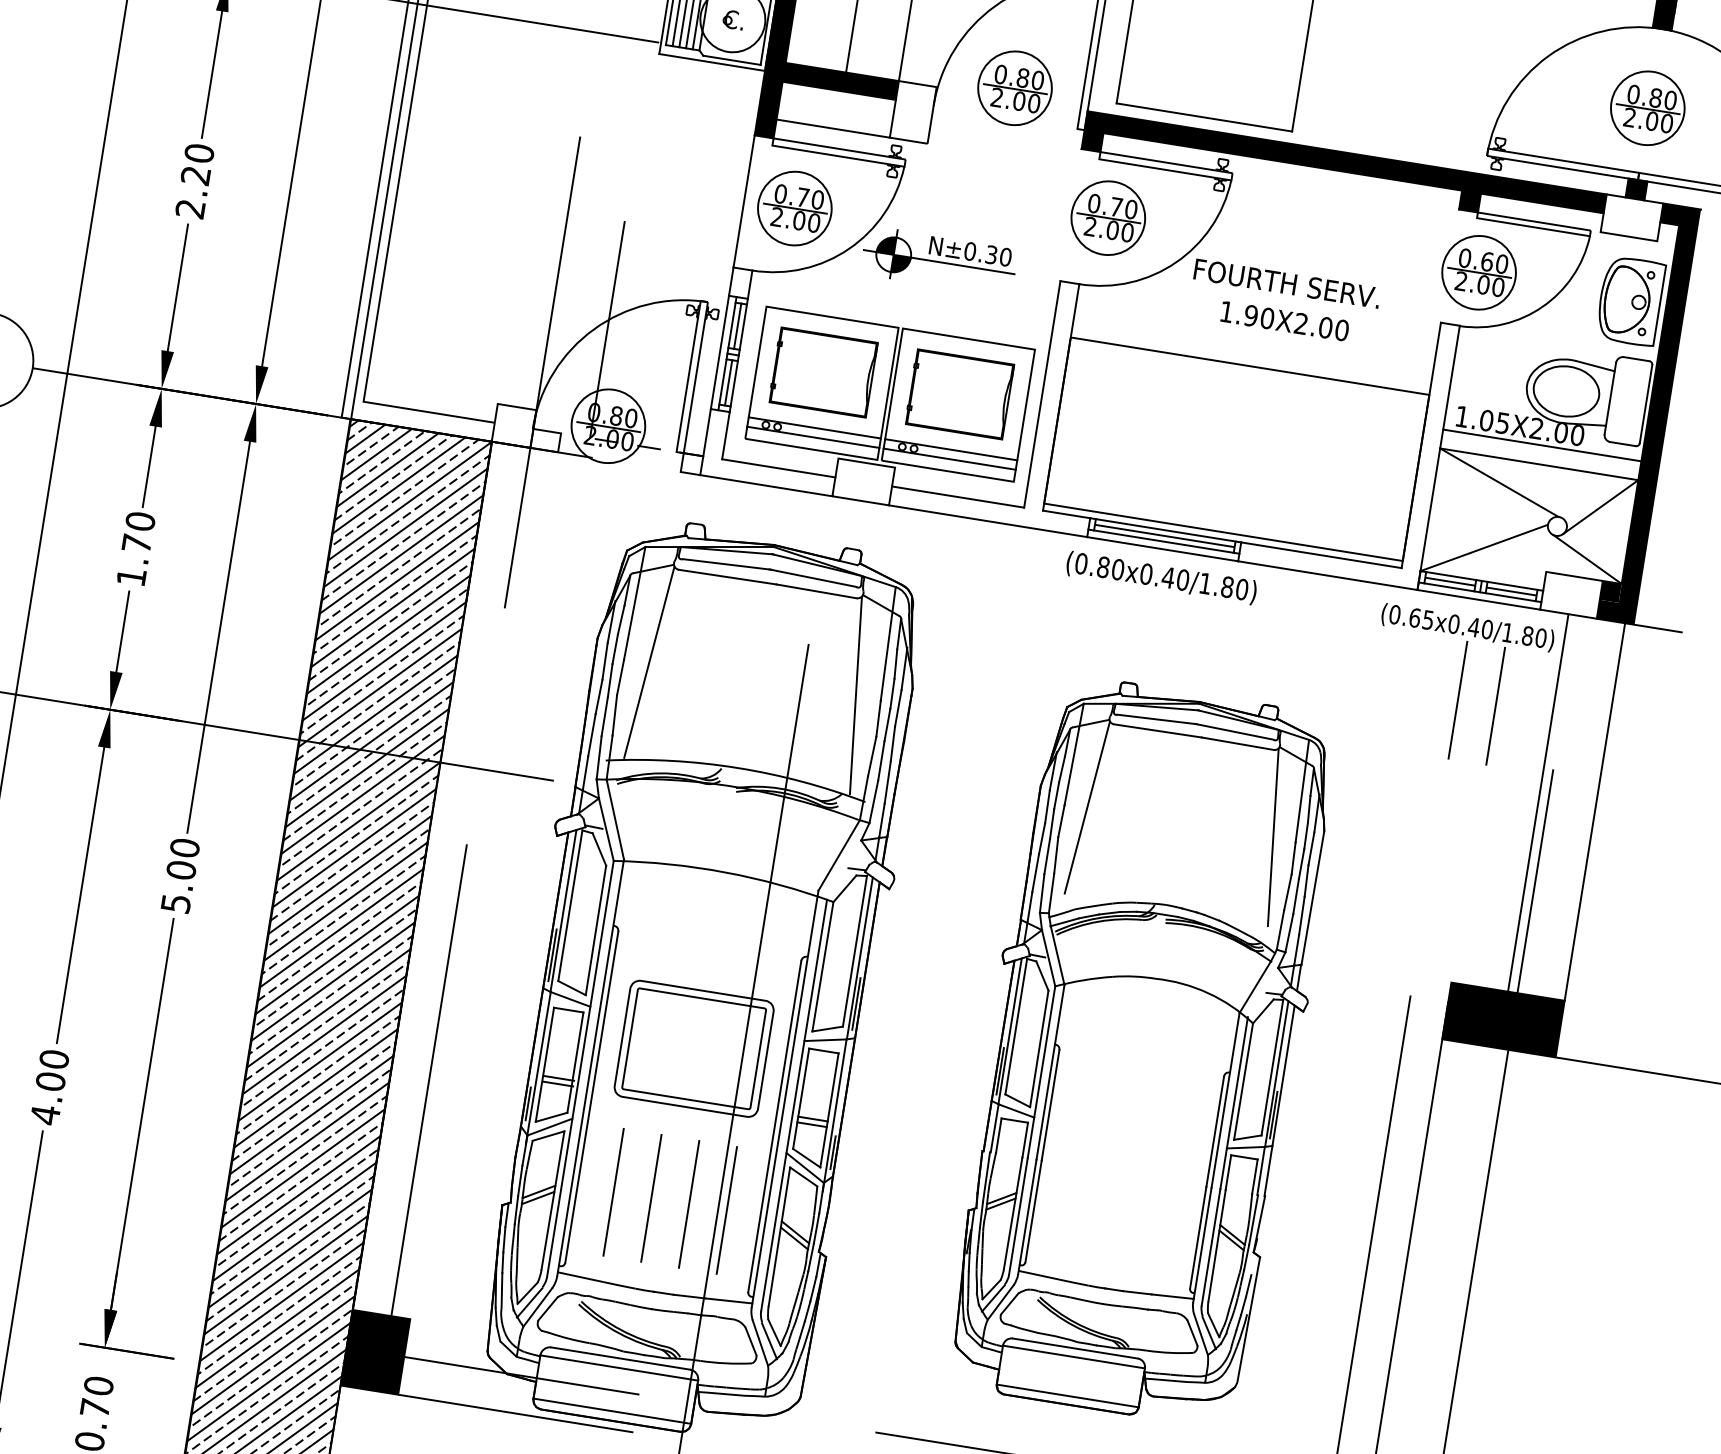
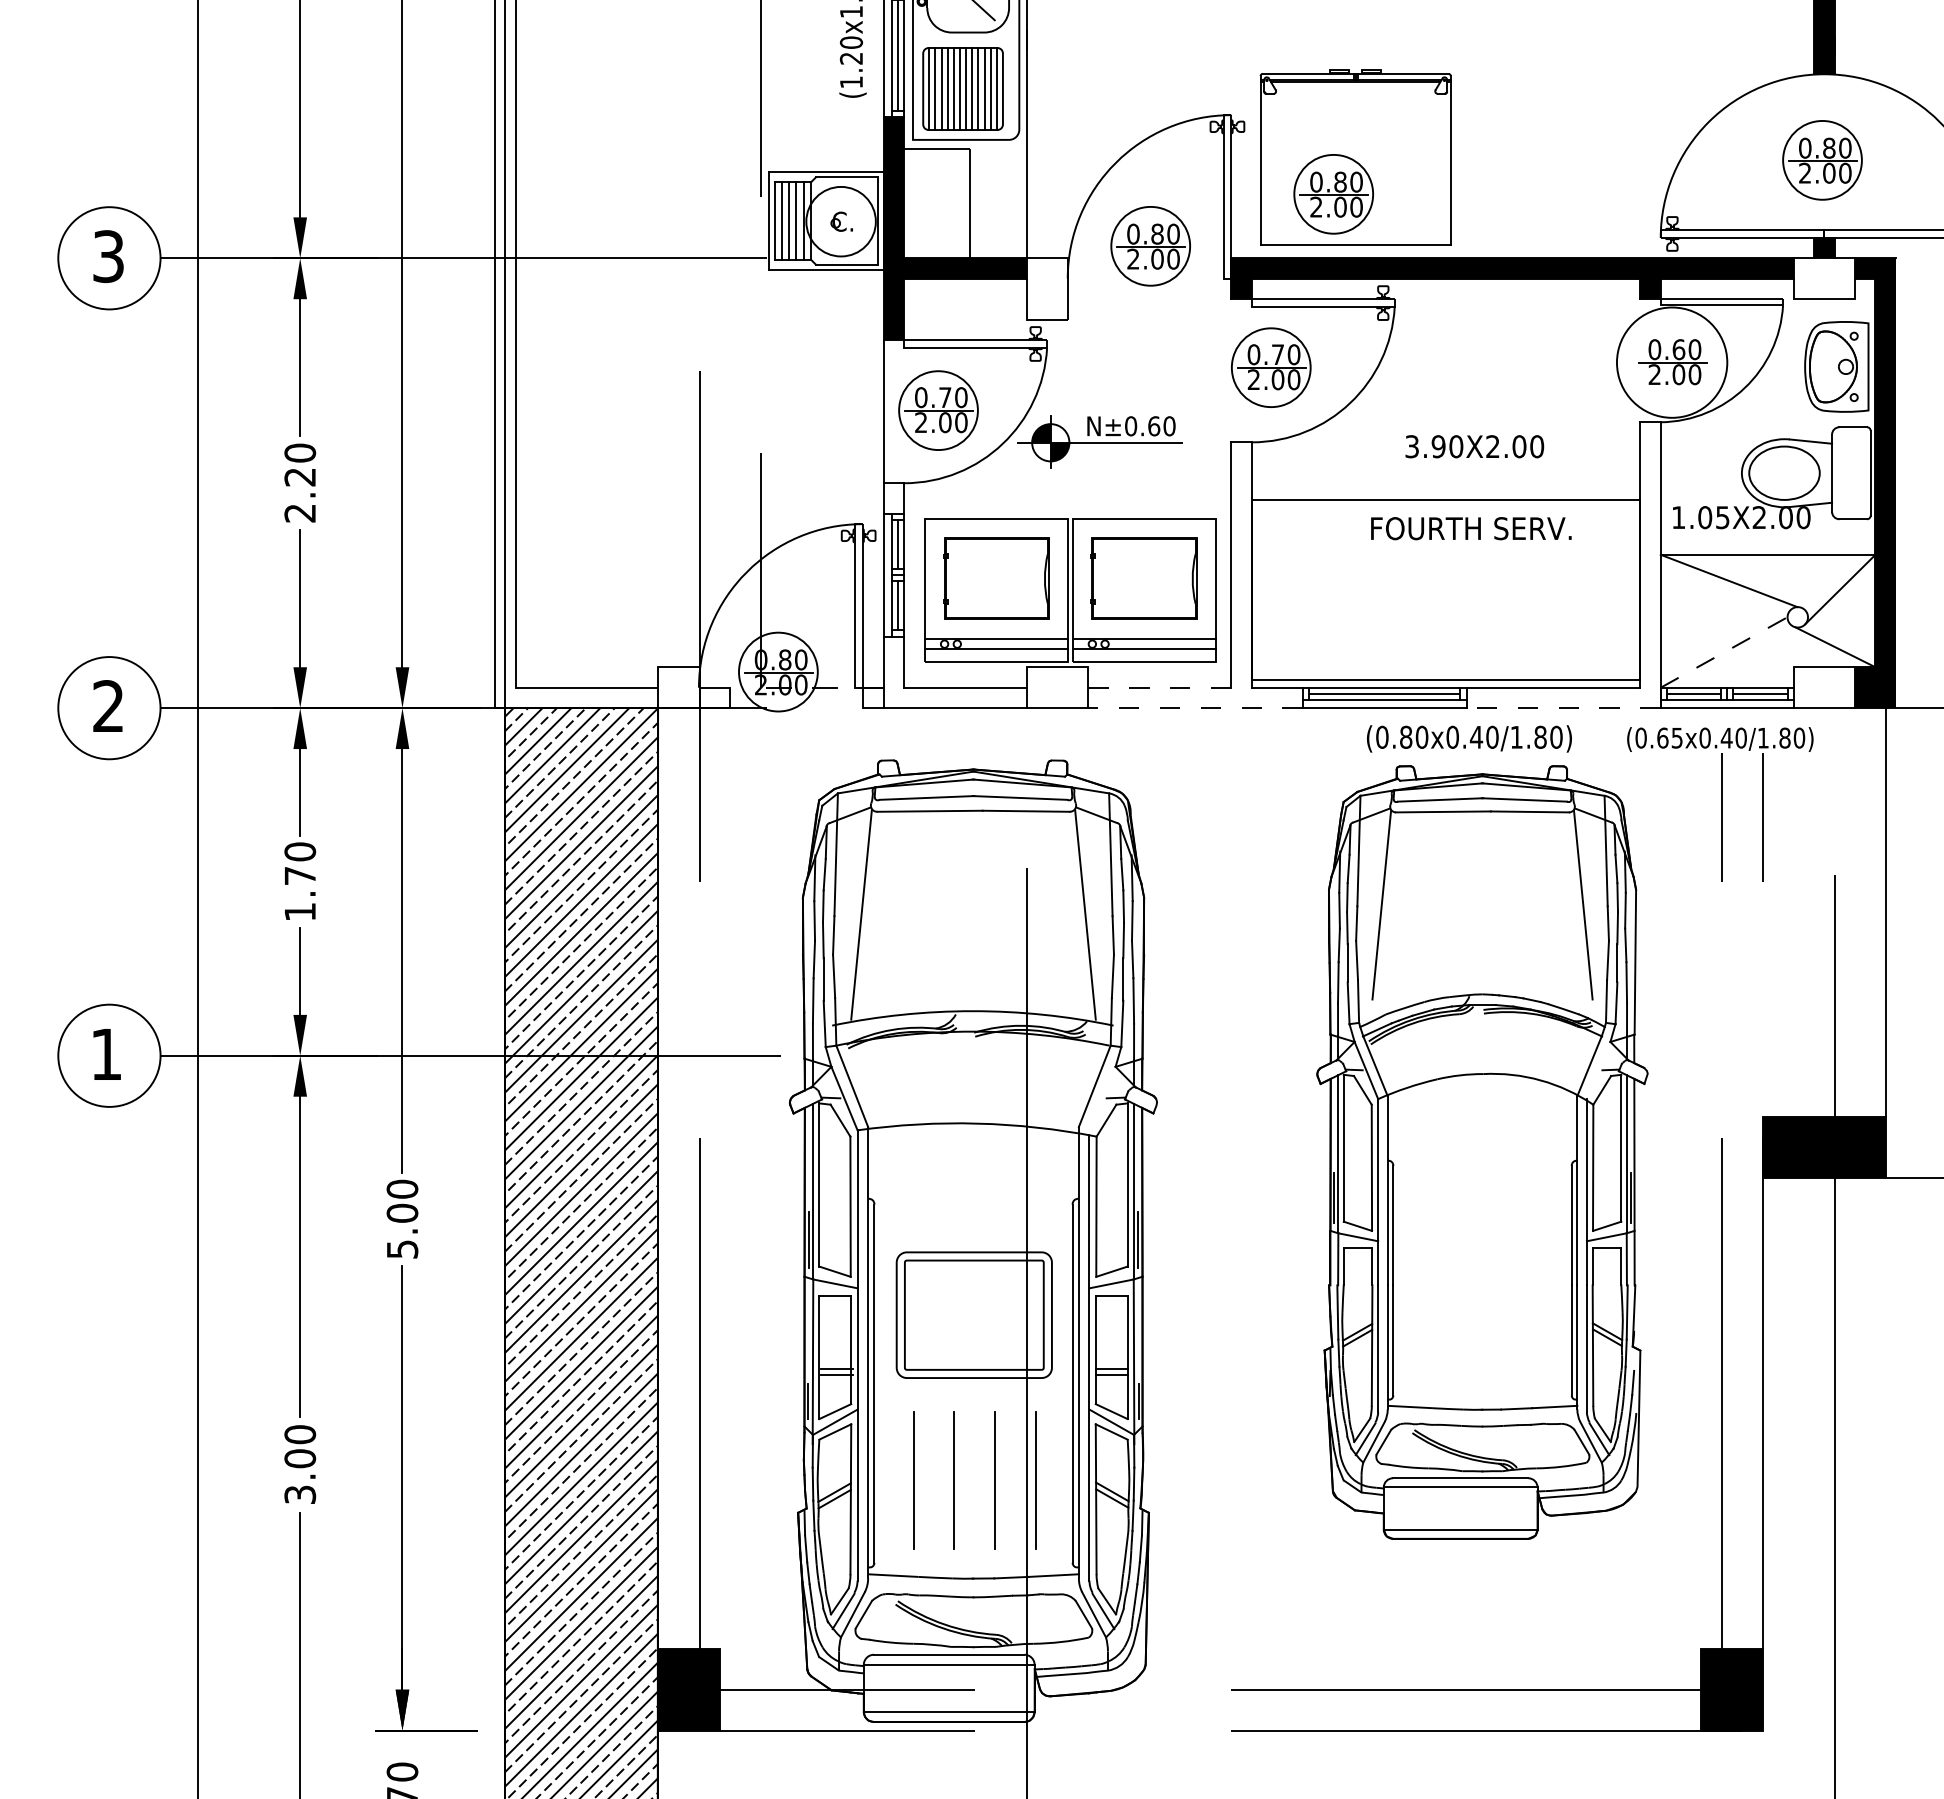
part: (1191, 67) -> (1333, 194), added
line: (833, 128) -> (965, 319), removed
text: (991, 255) -> (1154, 426), N±0.30 -> N±0.60
circle: (1478, 272) -> (1671, 362), size x1.4
text: (1287, 283) -> (1471, 528), moved
text: (1226, 311) -> (1411, 446), 1.90X2.00 -> 3.90X2.00
line: (1541, 445) -> (1767, 534), removed
line: (957, 496) -> (1159, 687), solid -> dashed
line: (988, 521) -> (1195, 708), solid -> dashed
line: (1484, 548) -> (1724, 652), solid -> dashed
line: (1327, 575) -> (1563, 708), solid -> dashed
text: (1161, 577) -> (1469, 738), moved
line: (1538, 802) -> (1824, 912), removed
part: (1143, 1051) -> (1482, 1152), moved
text: (45, 1114) -> (300, 1494), 4.00 -> 3.00

